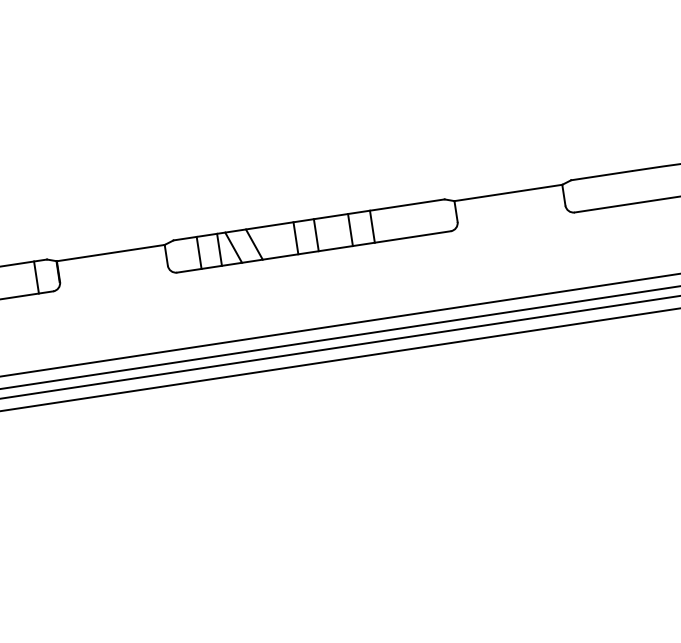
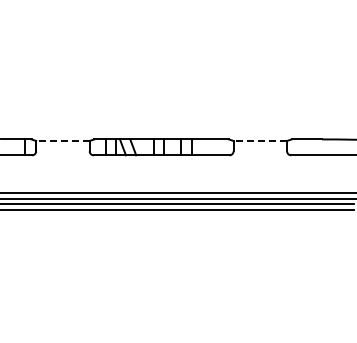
line: (508, 191) -> (260, 140), solid -> dashed
line: (109, 252) -> (62, 140), solid -> dashed

